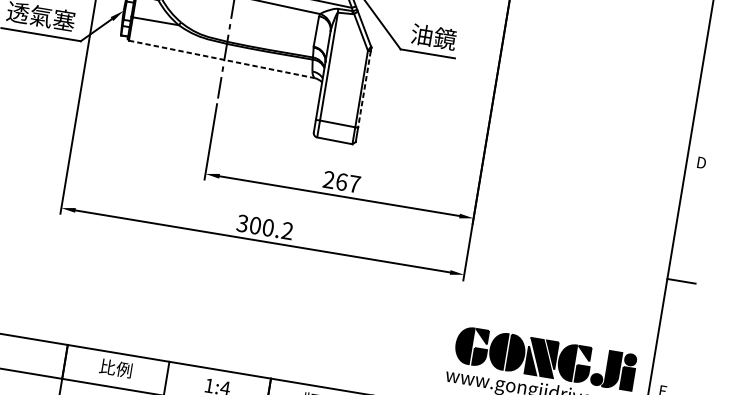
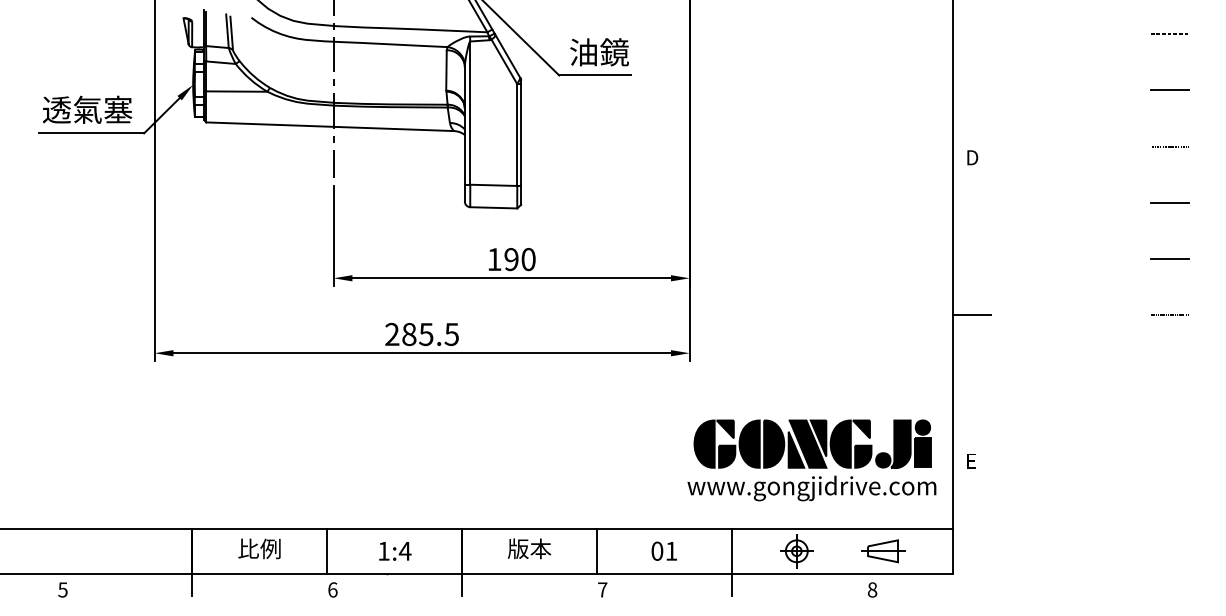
line: (222, 59) -> (330, 126), dashed -> solid
line: (364, 89) -> (521, 135), dashed -> solid
text: (341, 181) -> (511, 259), 267 -> 190
text: (264, 227) -> (421, 334), 300.2 -> 285.5

